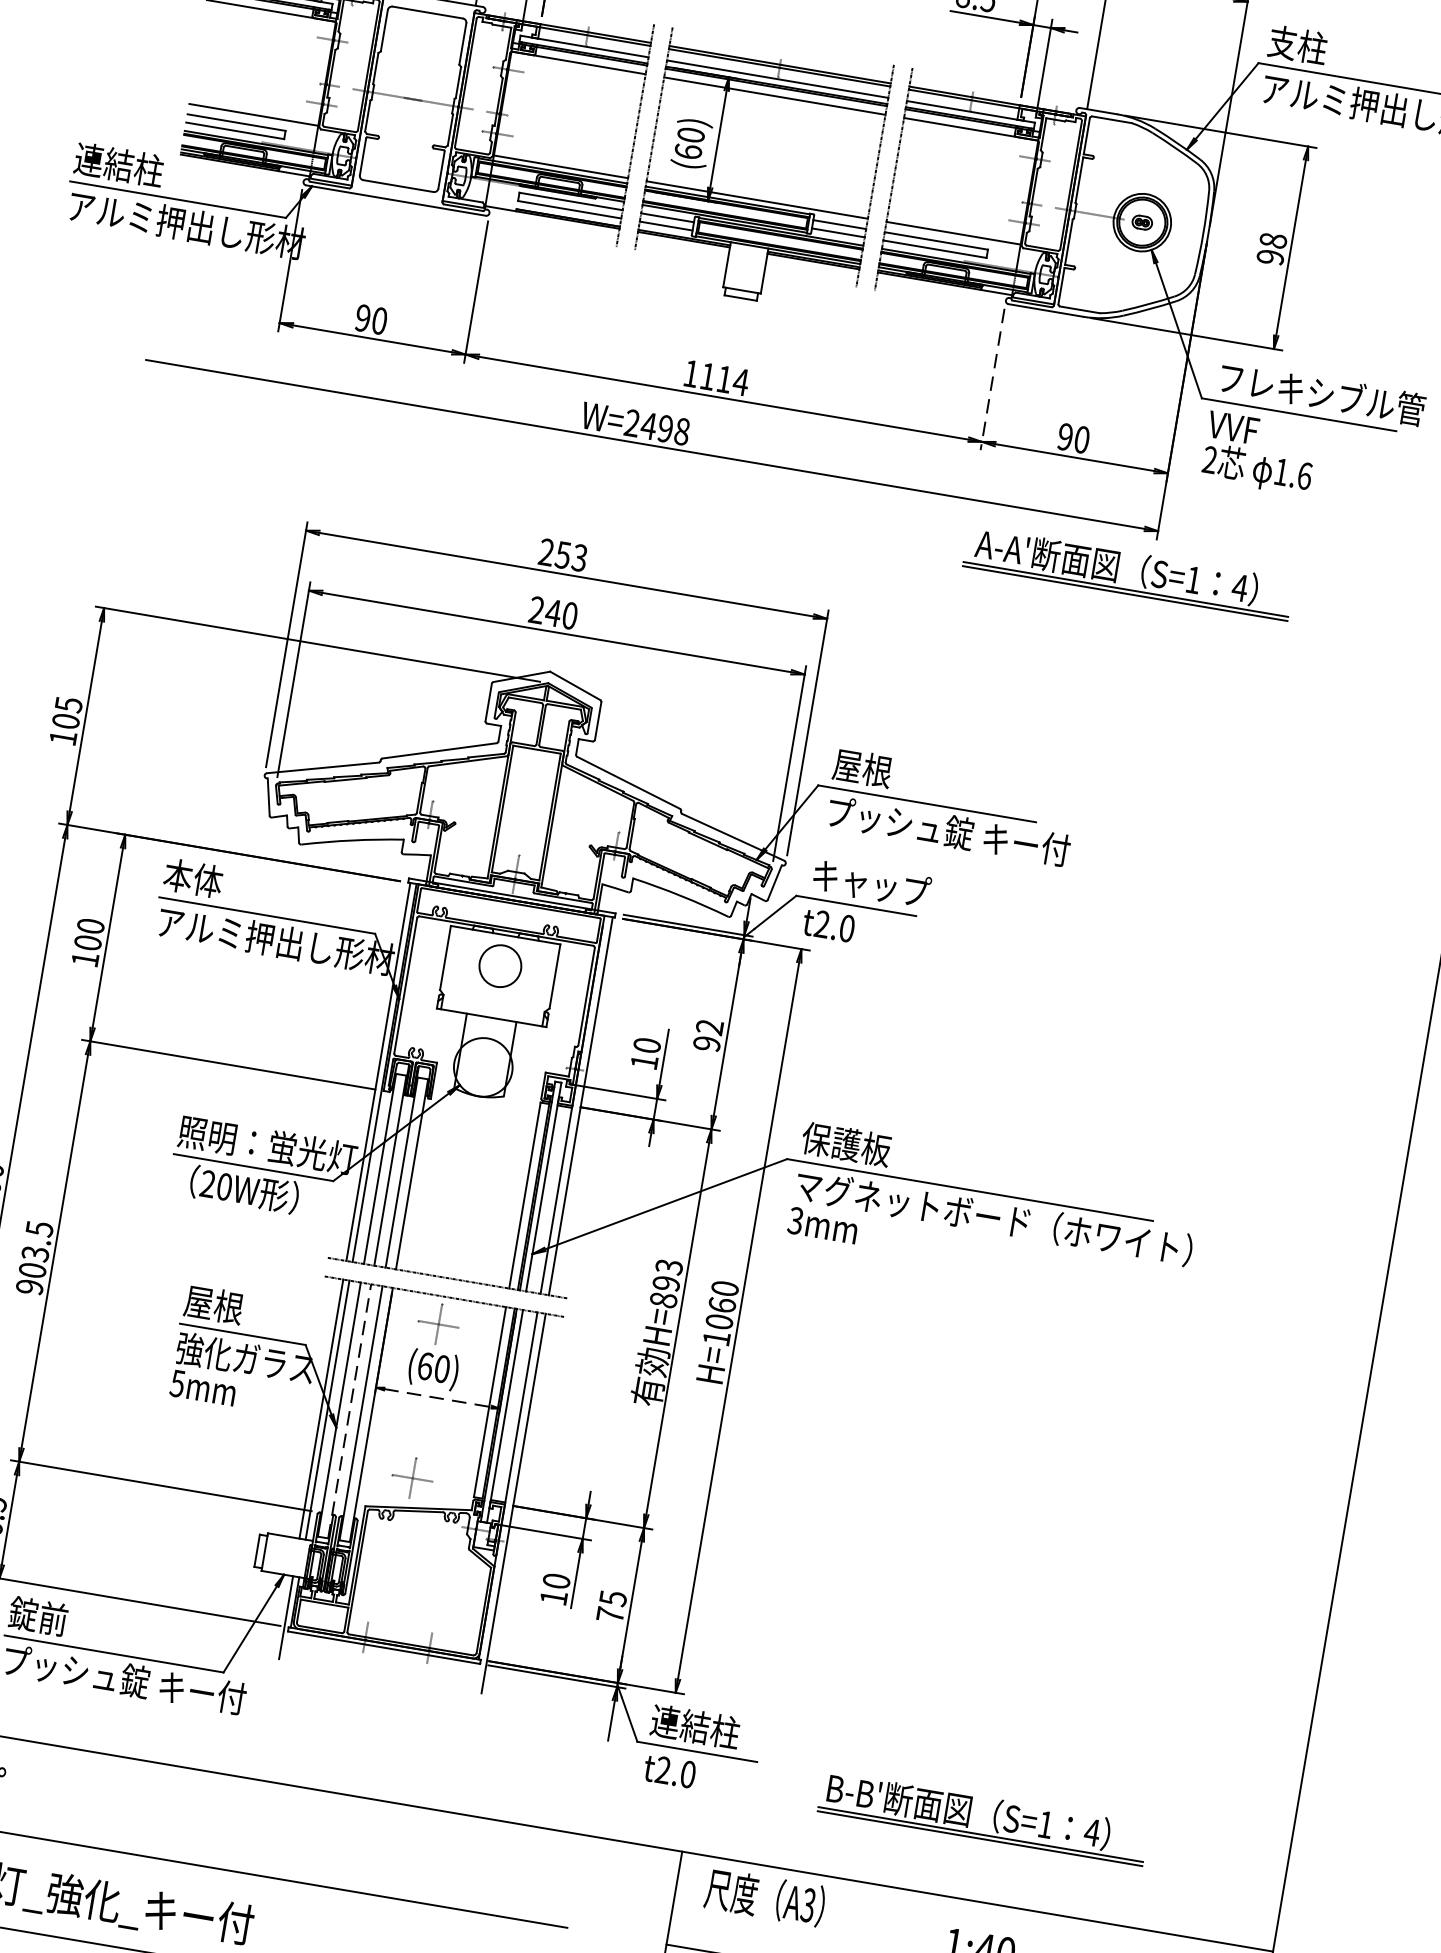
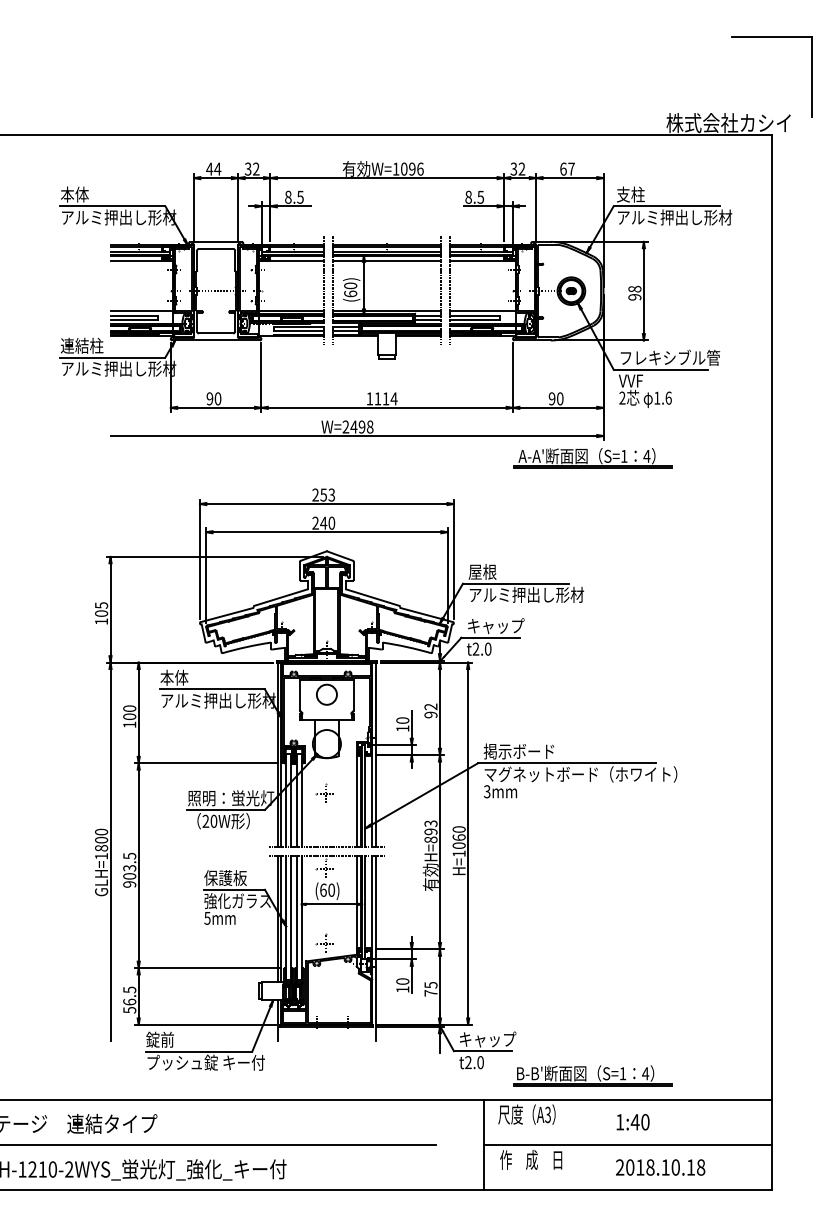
line: (993, 379) -> (513, 377), dashed -> solid
text: (948, 830) -> (528, 594), プッシュ錠 キー付 -> アルミ押出し形材
text: (873, 1149) -> (518, 751), 保護板 -> 掲示ボード
part: (461, 1165) -> (324, 792), added
text: (228, 1308) -> (225, 878), 屋根 -> 保護板
line: (439, 1398) -> (332, 904), dashed -> solid
line: (350, 1411) -> (291, 917), dashed -> solid
text: (710, 1729) -> (487, 1039), 連結柱 -> キャップ
part: (982, 1817) -> (592, 1075), moved

